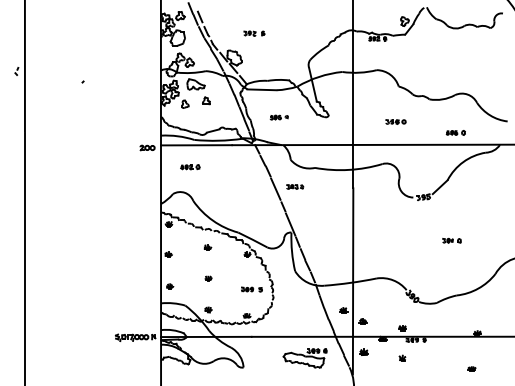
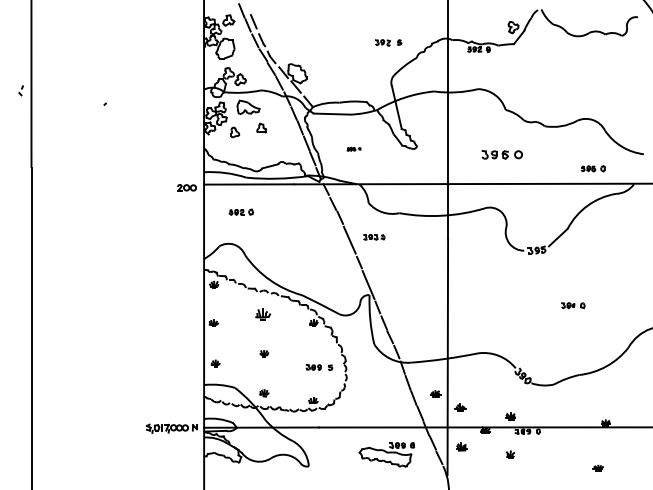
part: (254, 33) -> (388, 42), moved
part: (278, 117) -> (353, 149), size x0.6
part: (395, 121) -> (501, 154), size x1.6
part: (455, 132) -> (592, 168), moved
part: (207, 247) -> (263, 314), size x1.6

